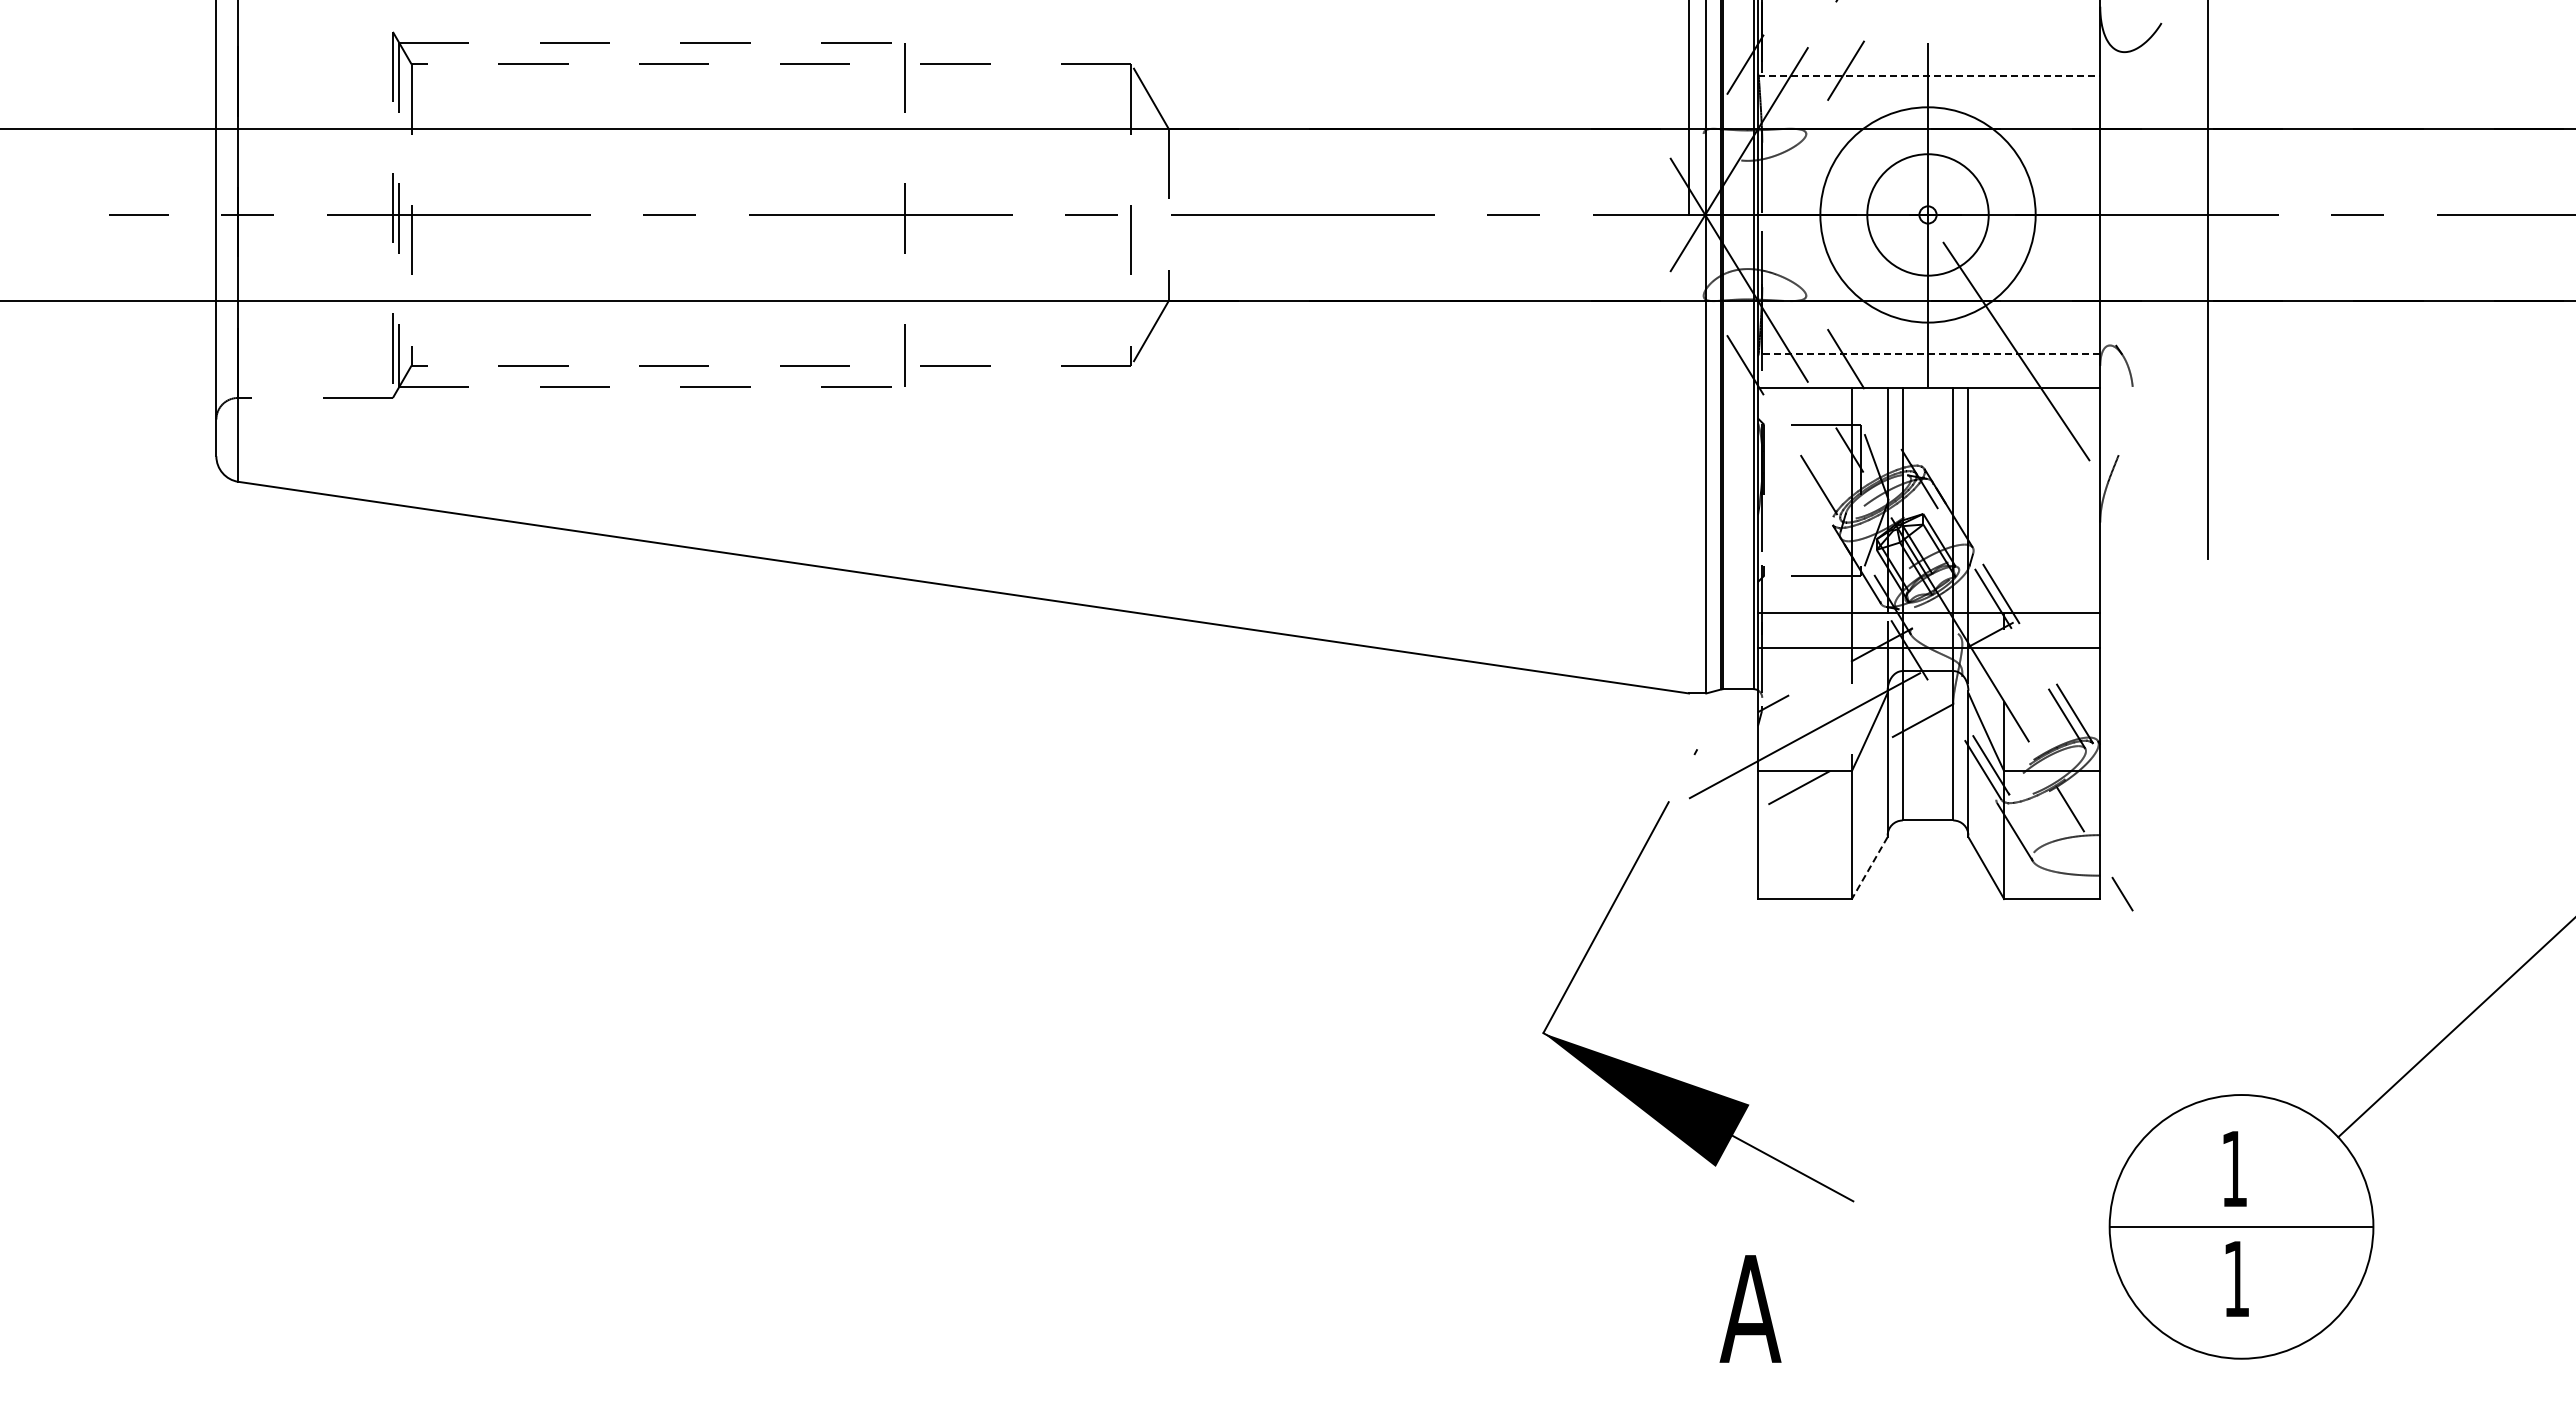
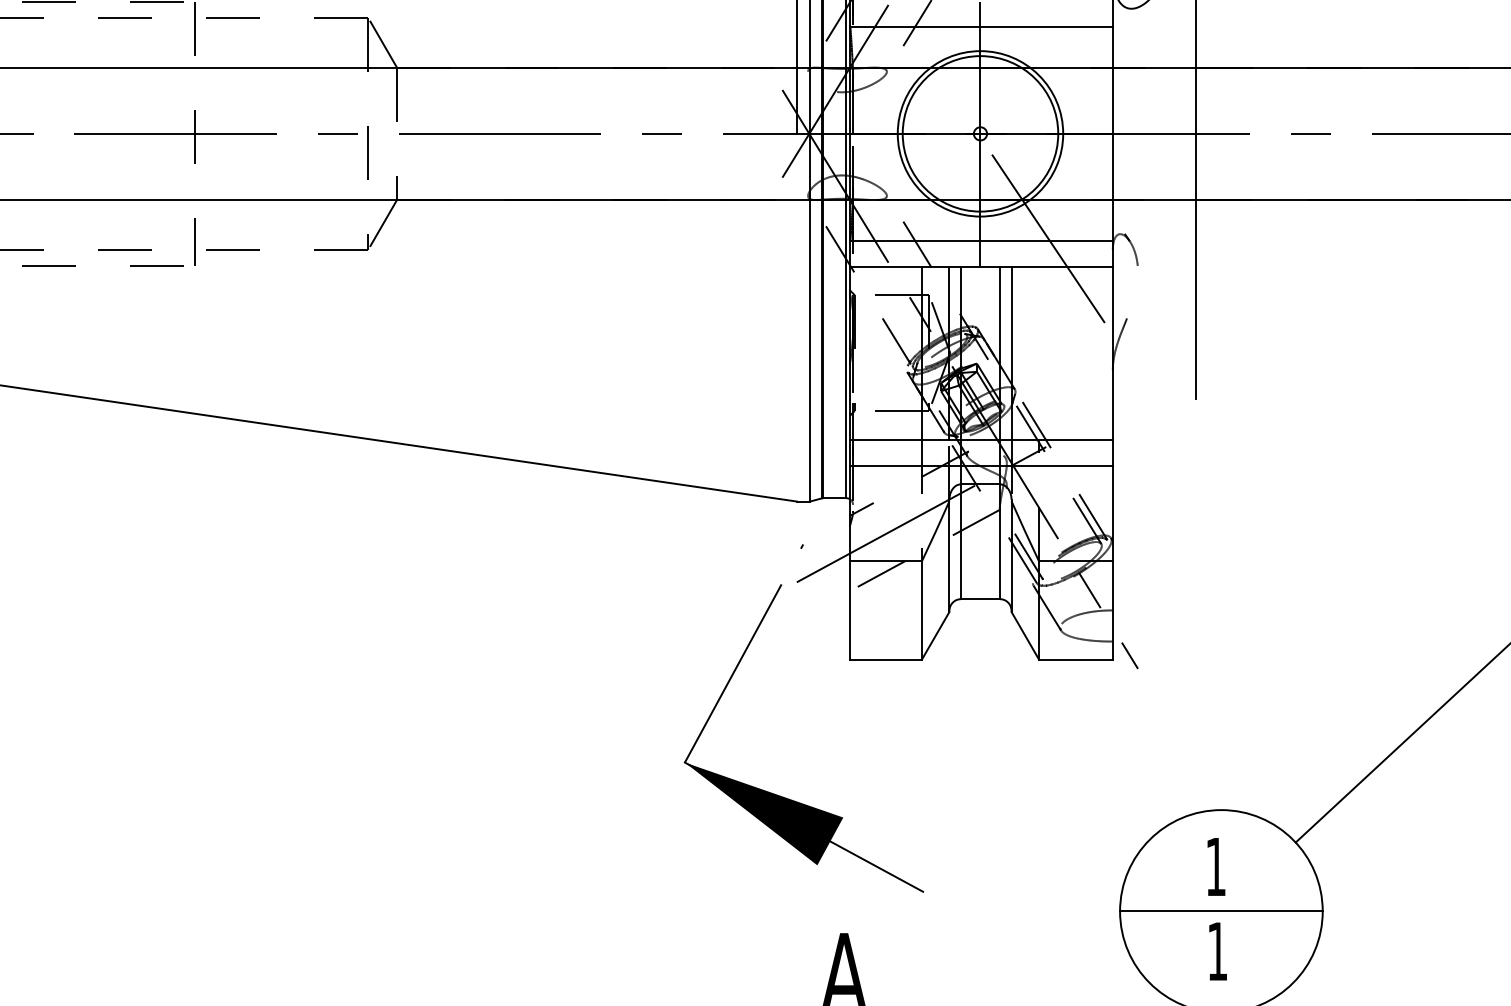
line: (1929, 76) -> (981, 27), dashed -> solid
circle: (1927, 214) -> (980, 133), size x1.67
line: (1928, 353) -> (980, 240), dashed -> solid
line: (1869, 868) -> (935, 636), dashed -> solid

